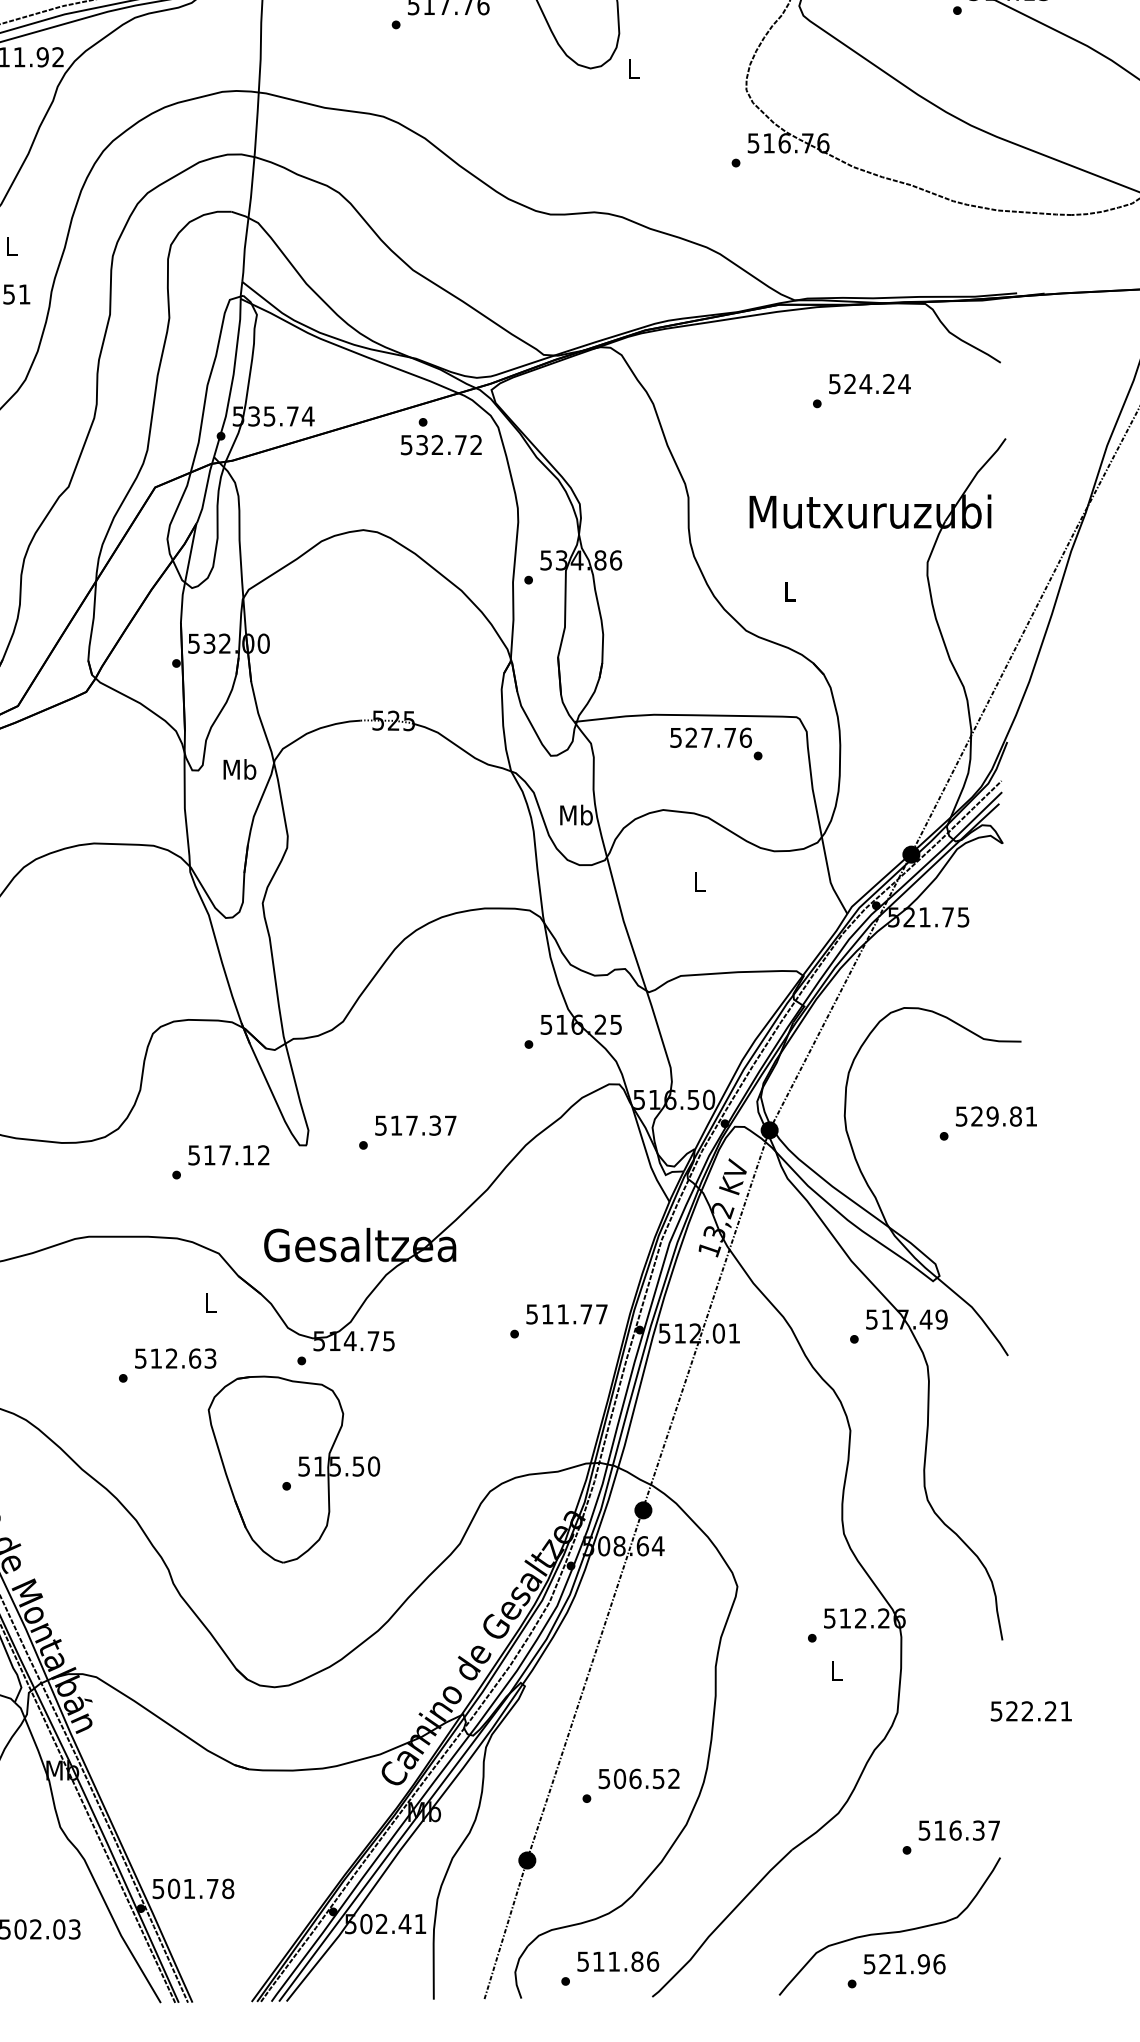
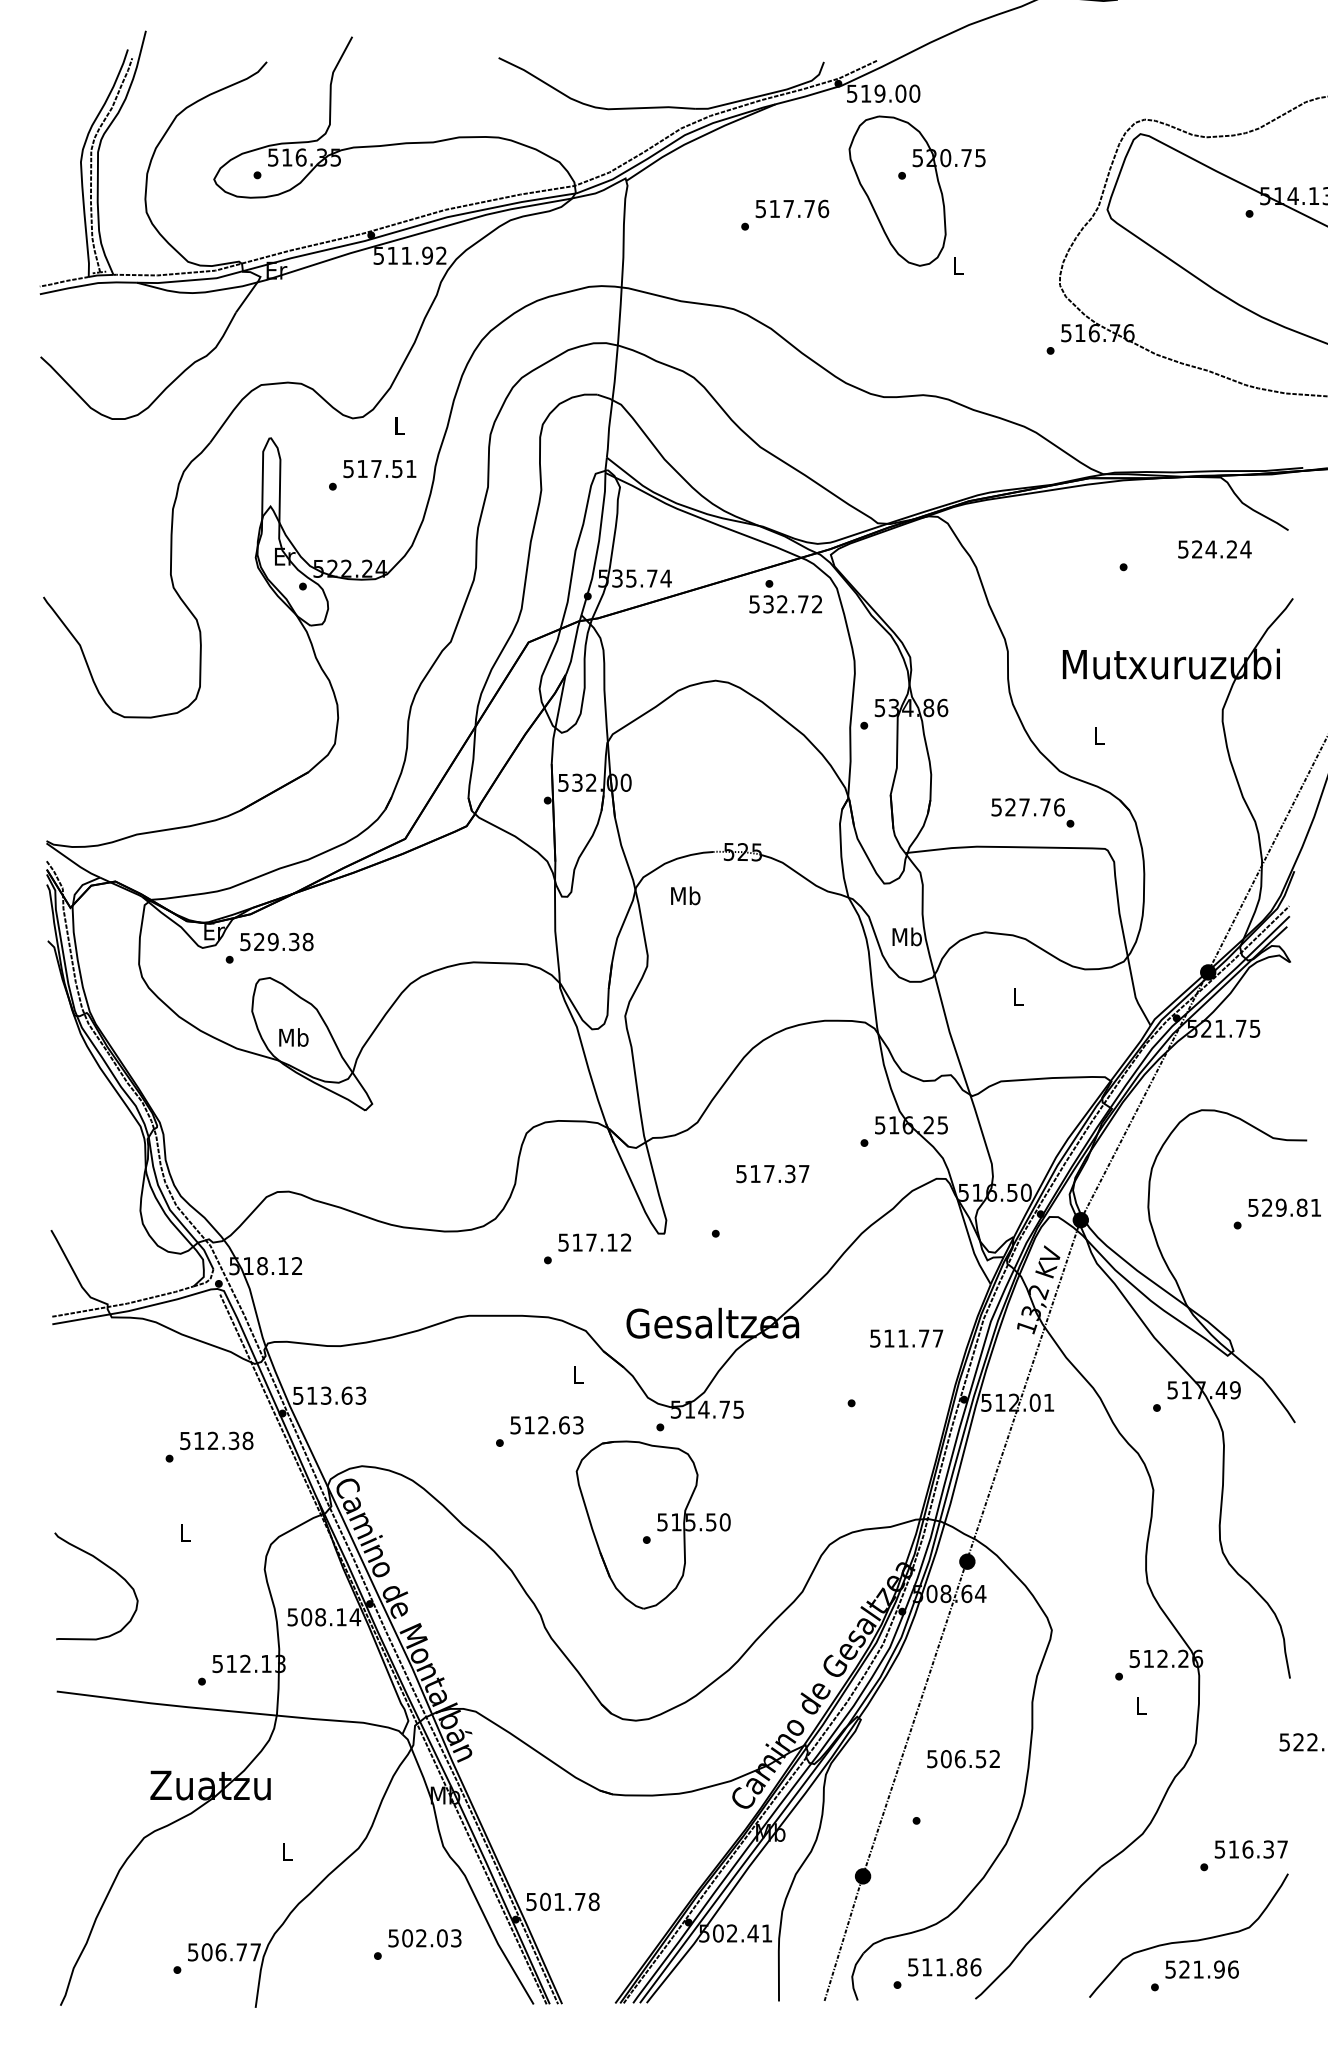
text: (869, 384) -> (1214, 549), moved
text: (715, 743) -> (1032, 812), moved
text: (239, 769) -> (685, 895), moved
text: (415, 1125) -> (772, 1173), moved
text: (566, 1314) -> (906, 1338), moved
text: (639, 1779) -> (963, 1759), moved

